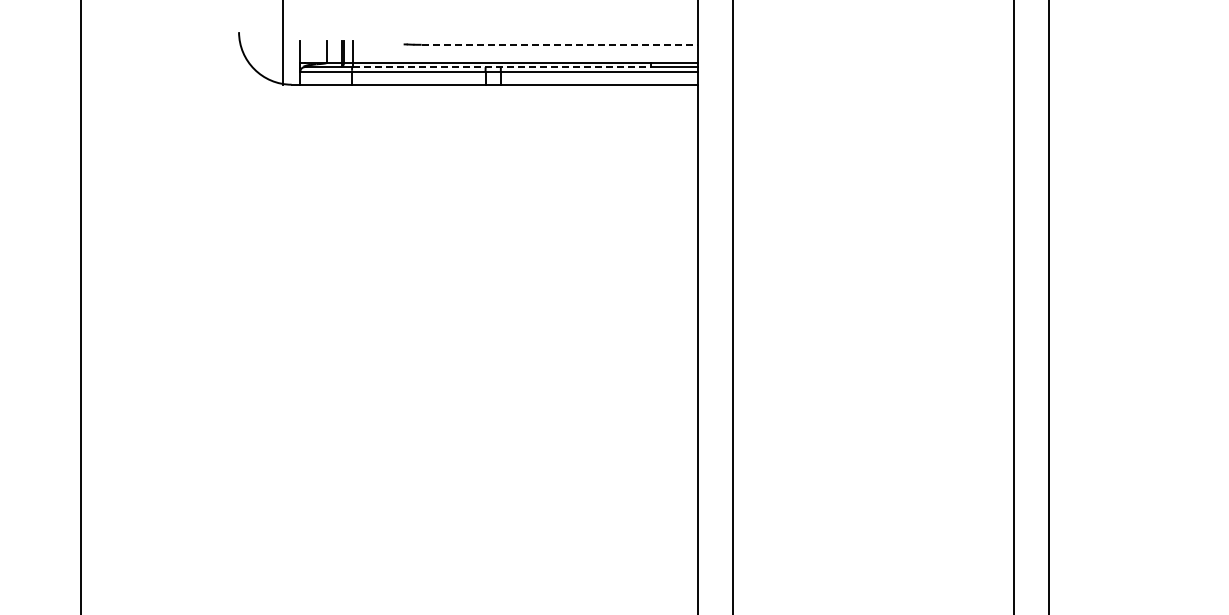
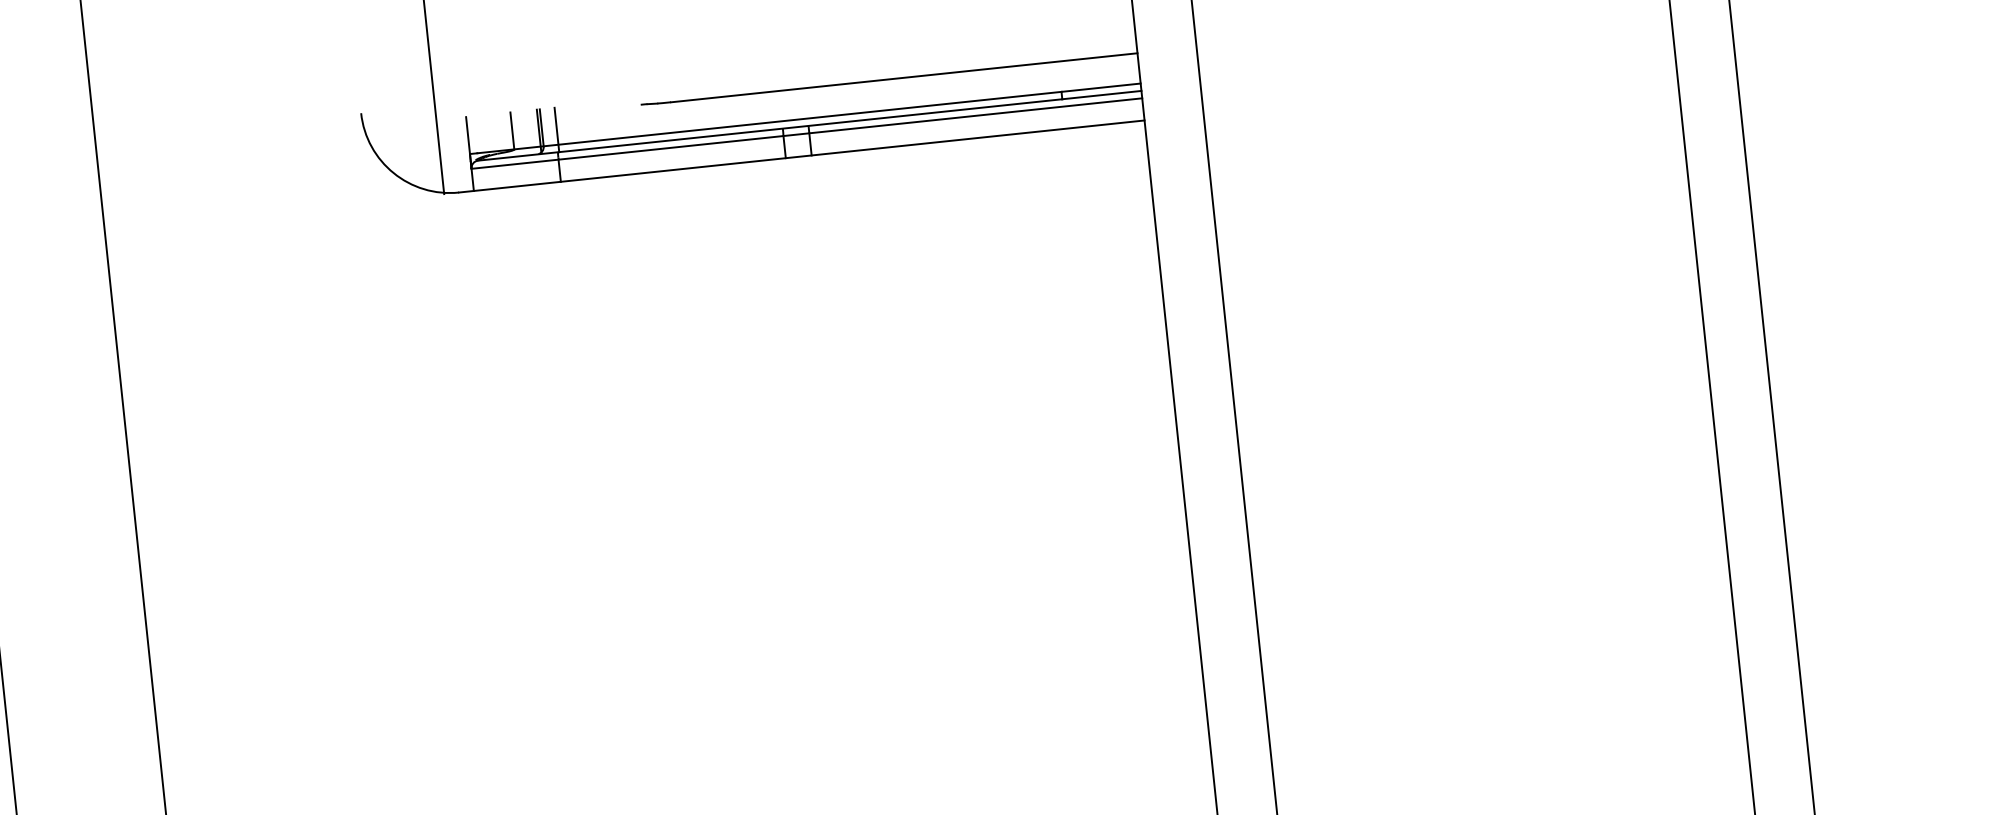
line: (560, 44) -> (905, 77), dashed -> solid
line: (502, 67) -> (811, 126), dashed -> solid

